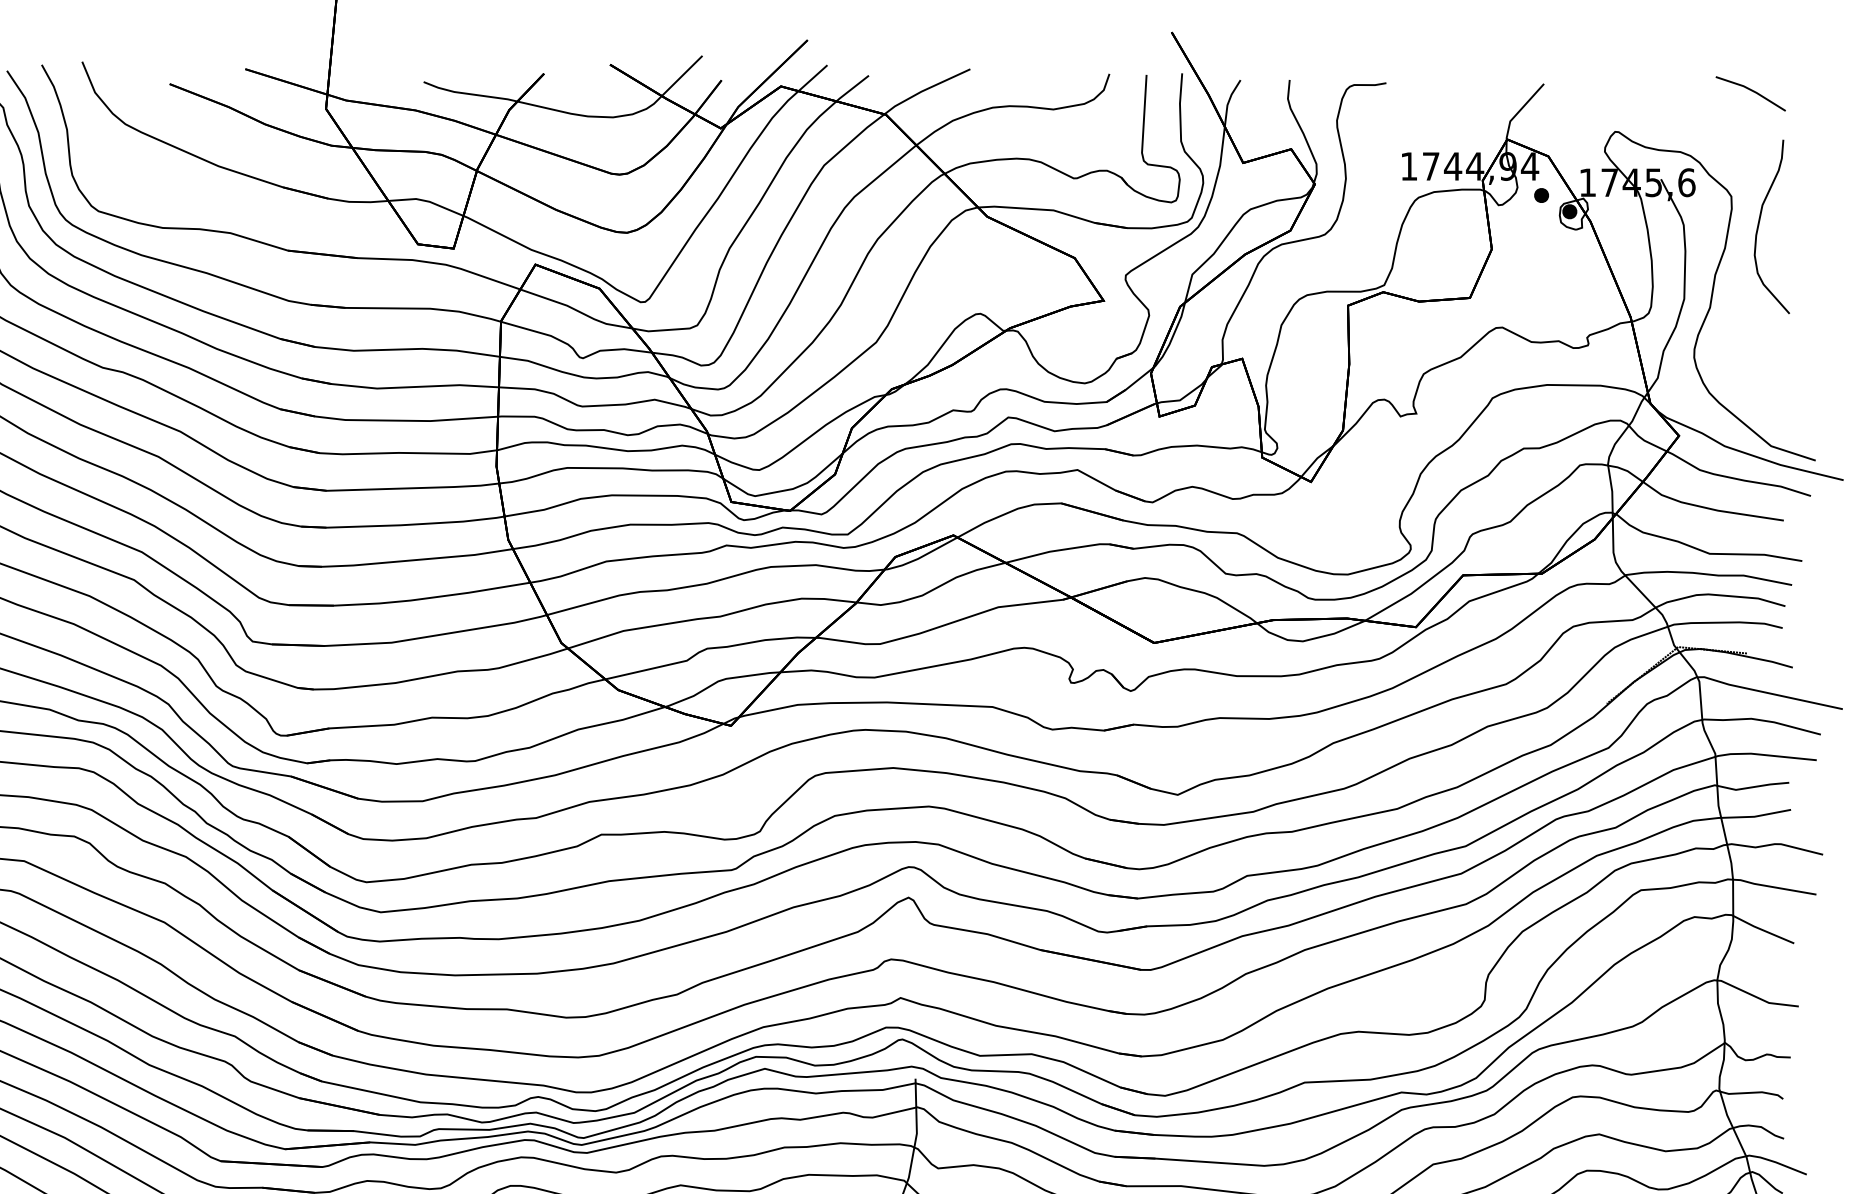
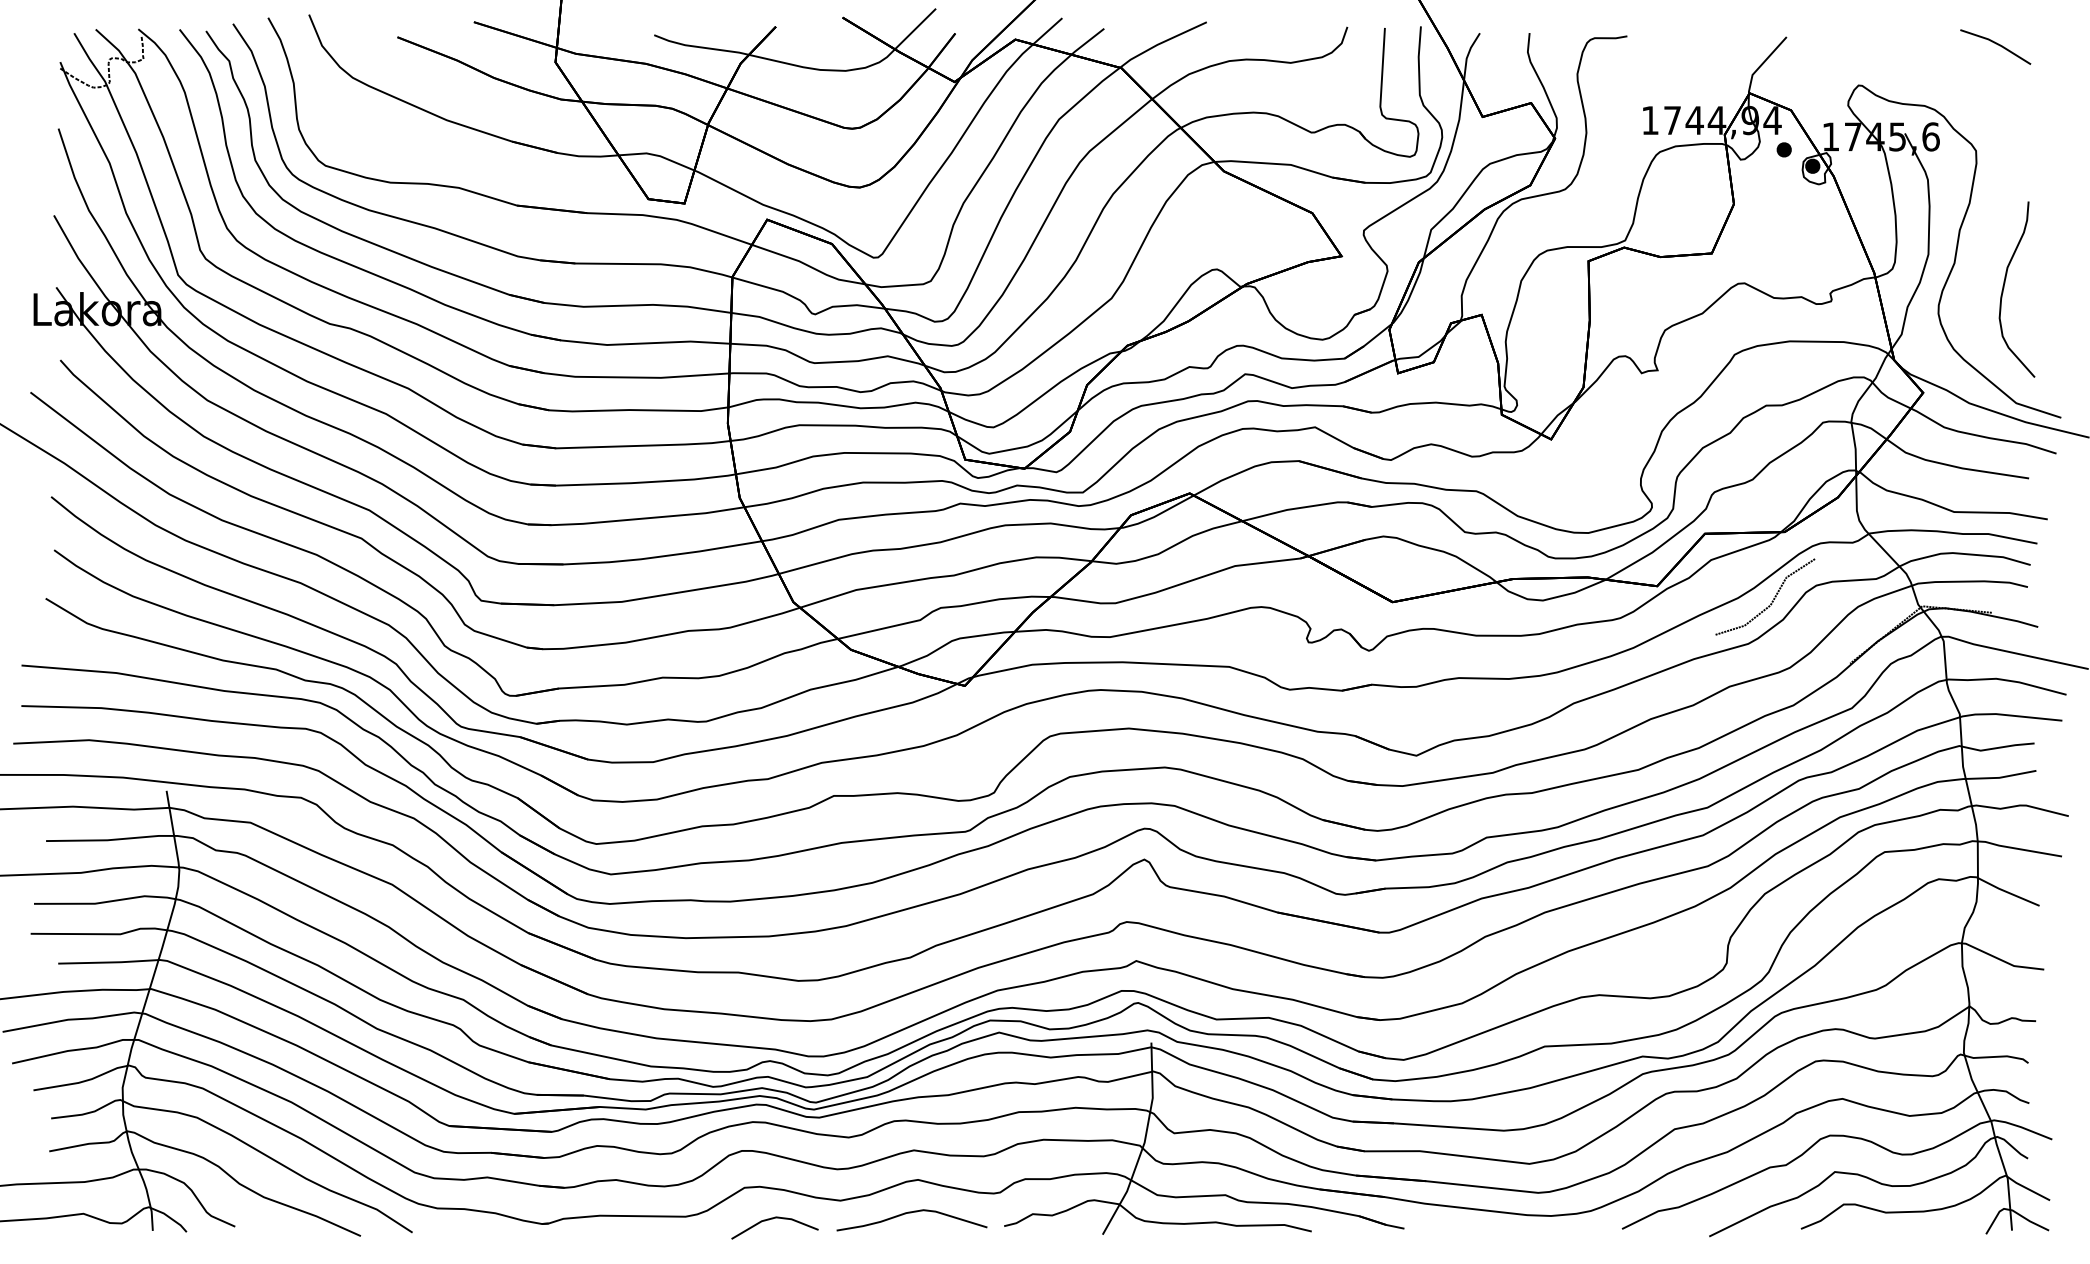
curve: (1759, 225) -> (2004, 288), moved
line: (1529, 642) -> (1771, 601), added

